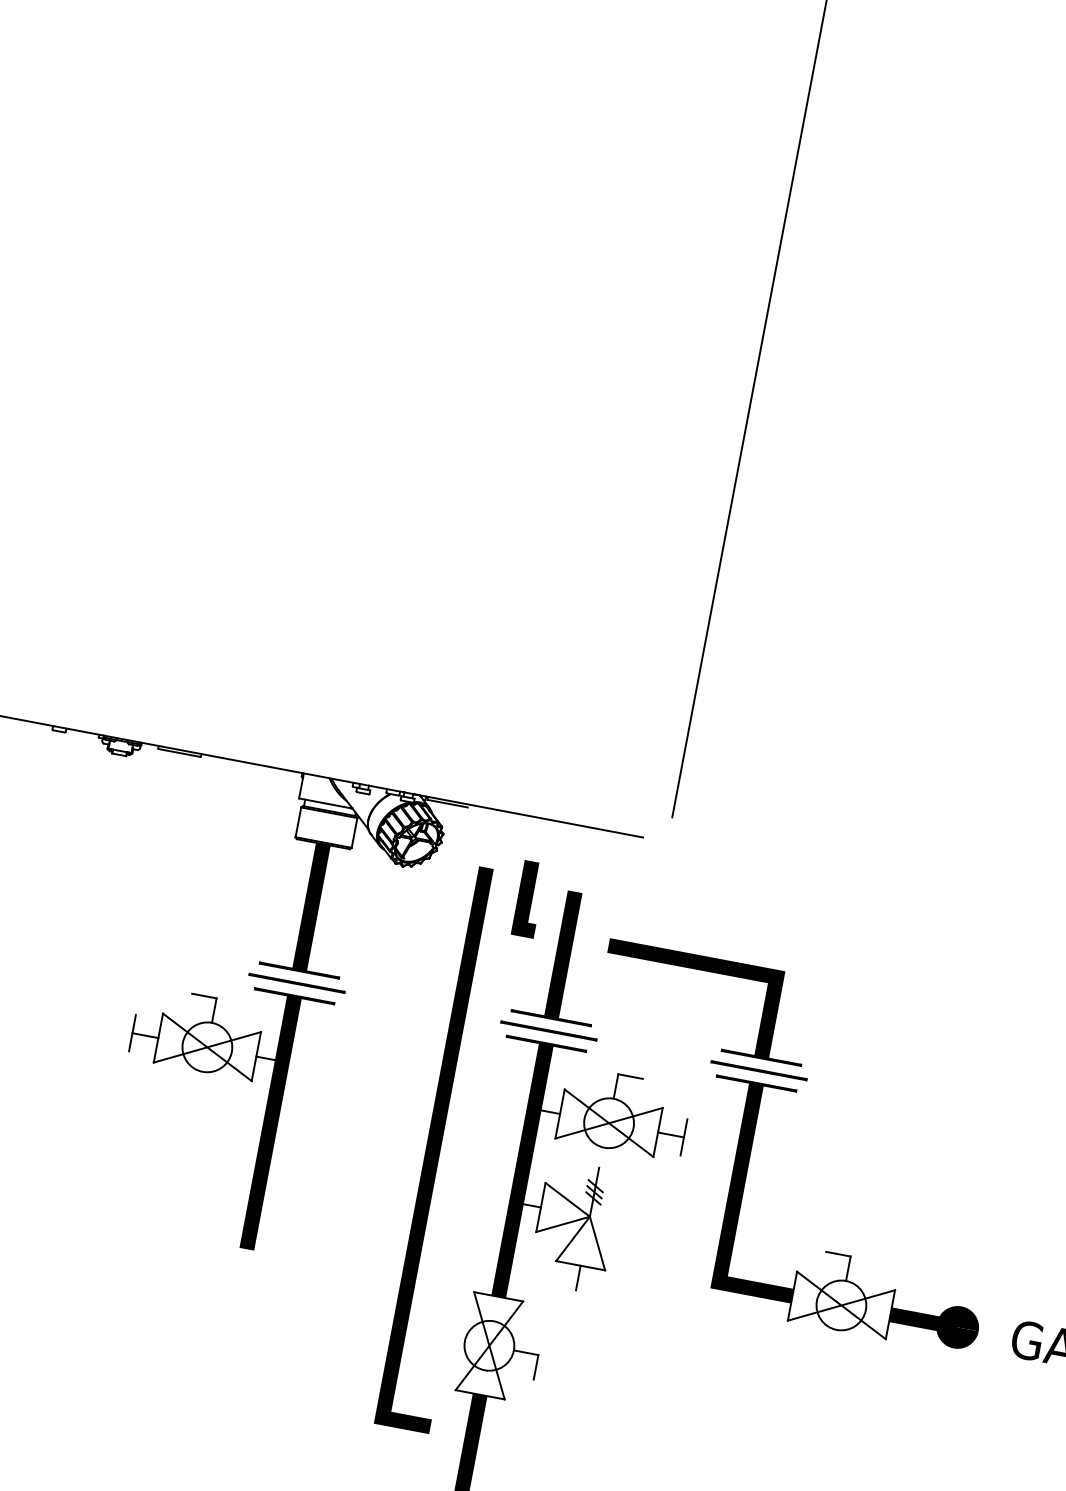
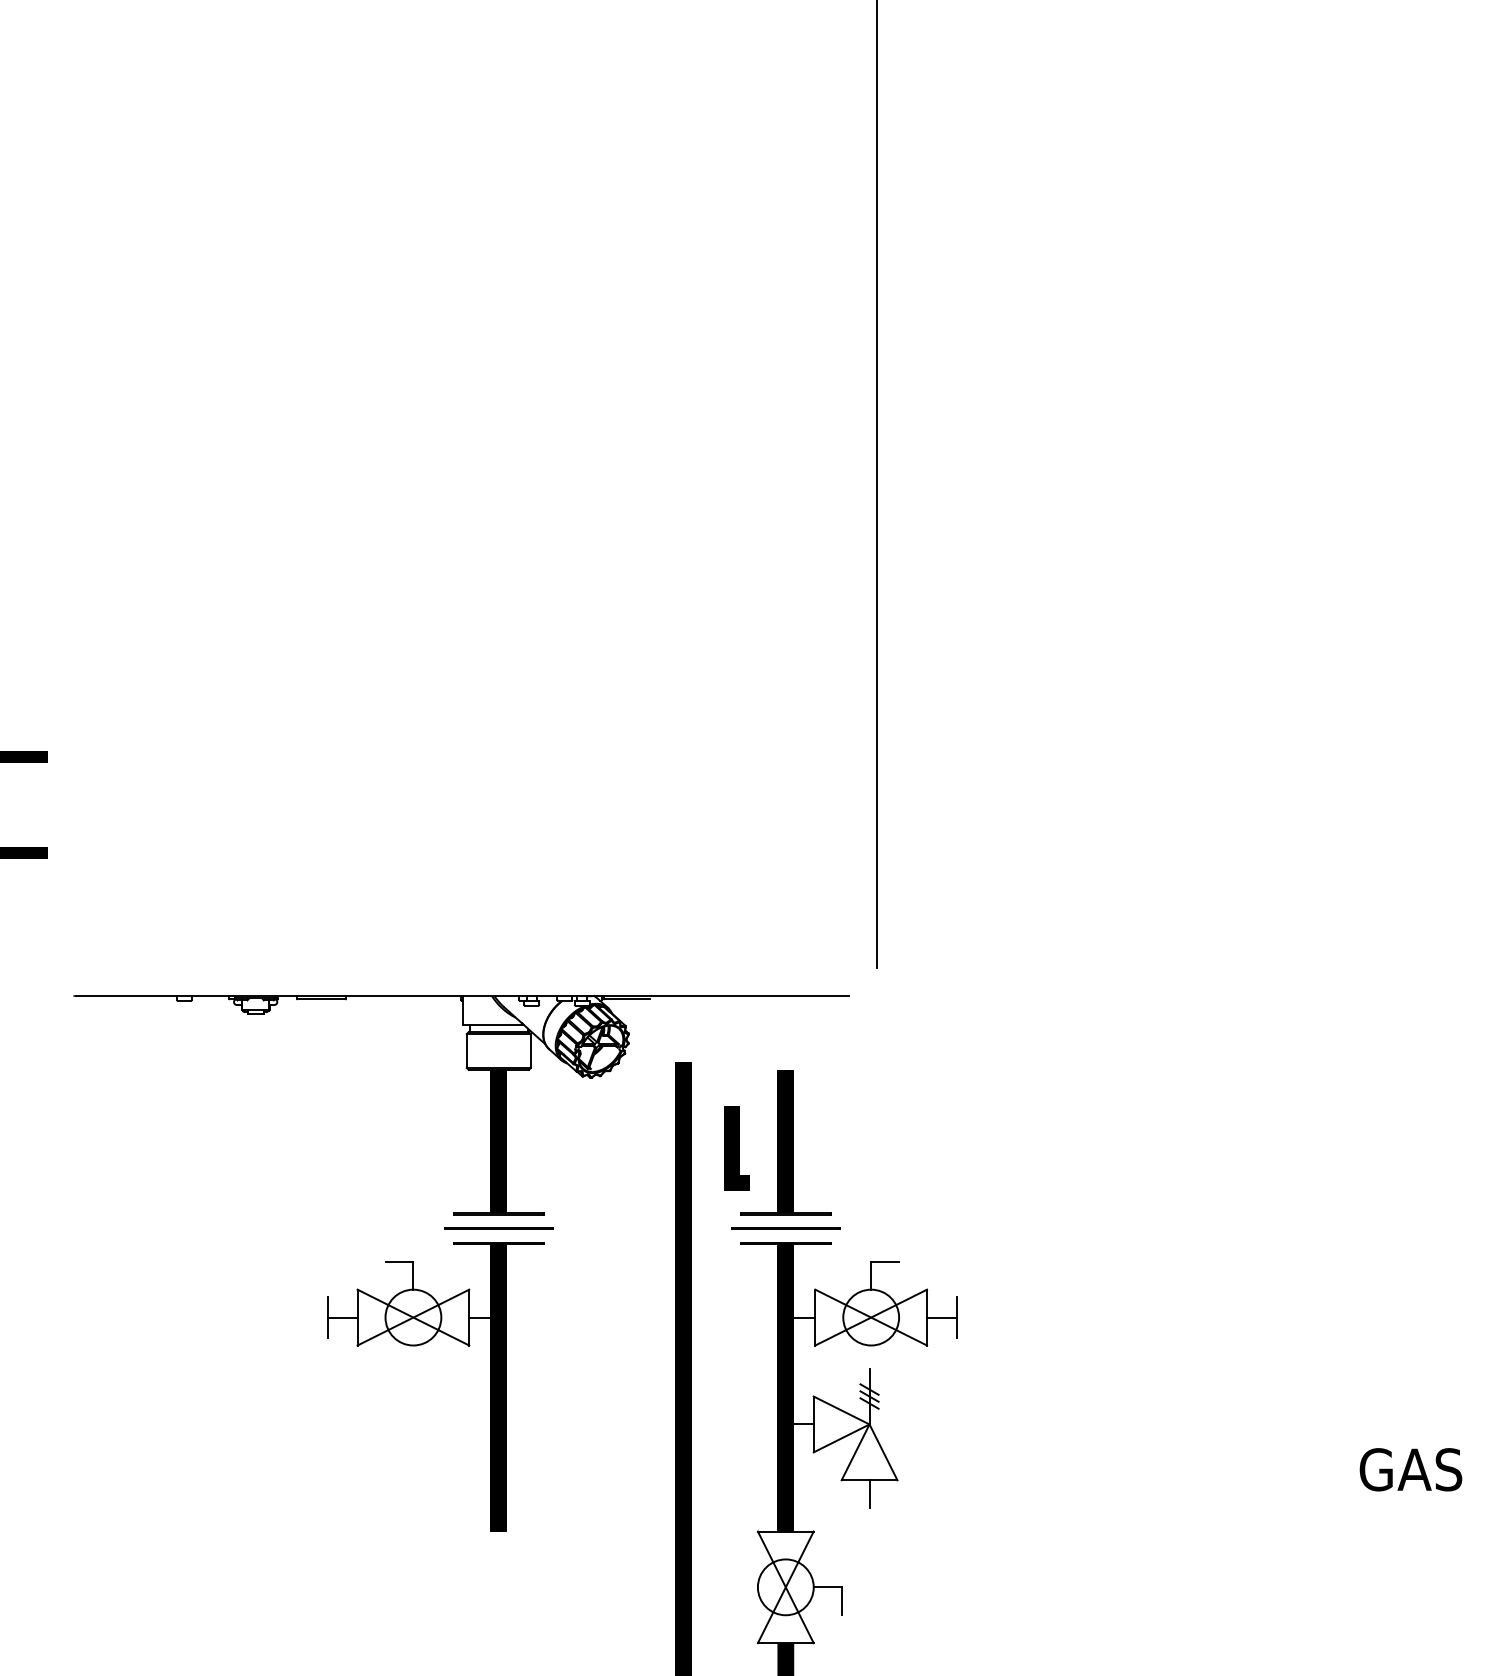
line: (529, 899) -> (736, 1148), moved
part: (753, 1140) -> (1033, 1306), removed

